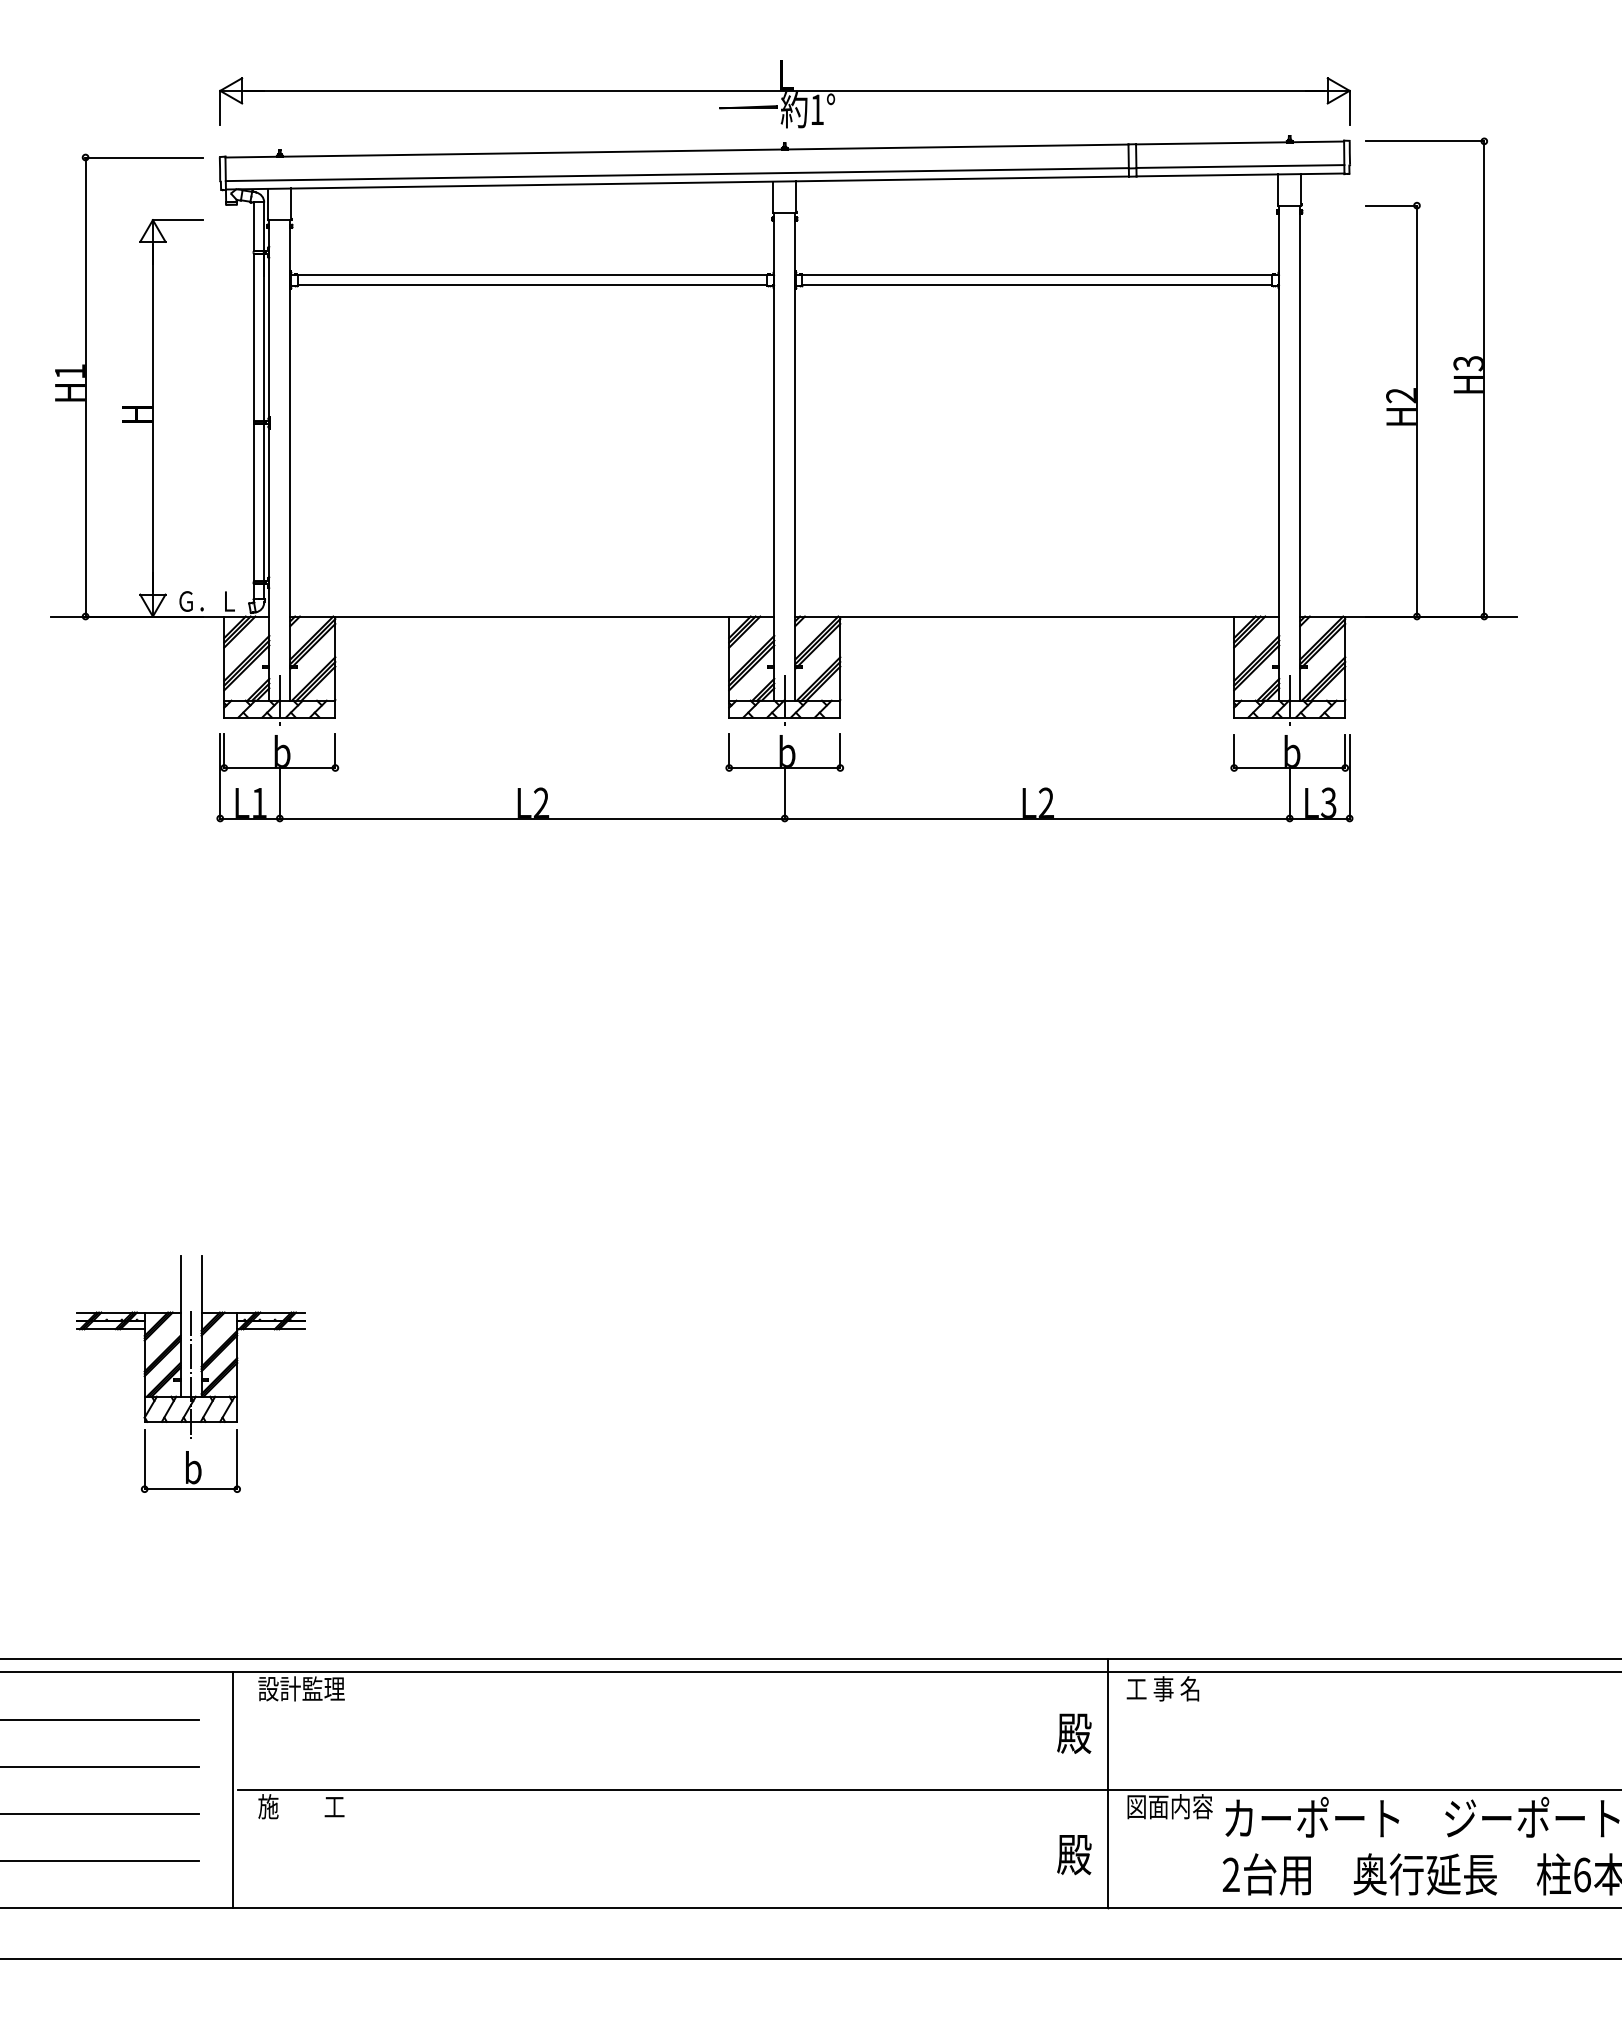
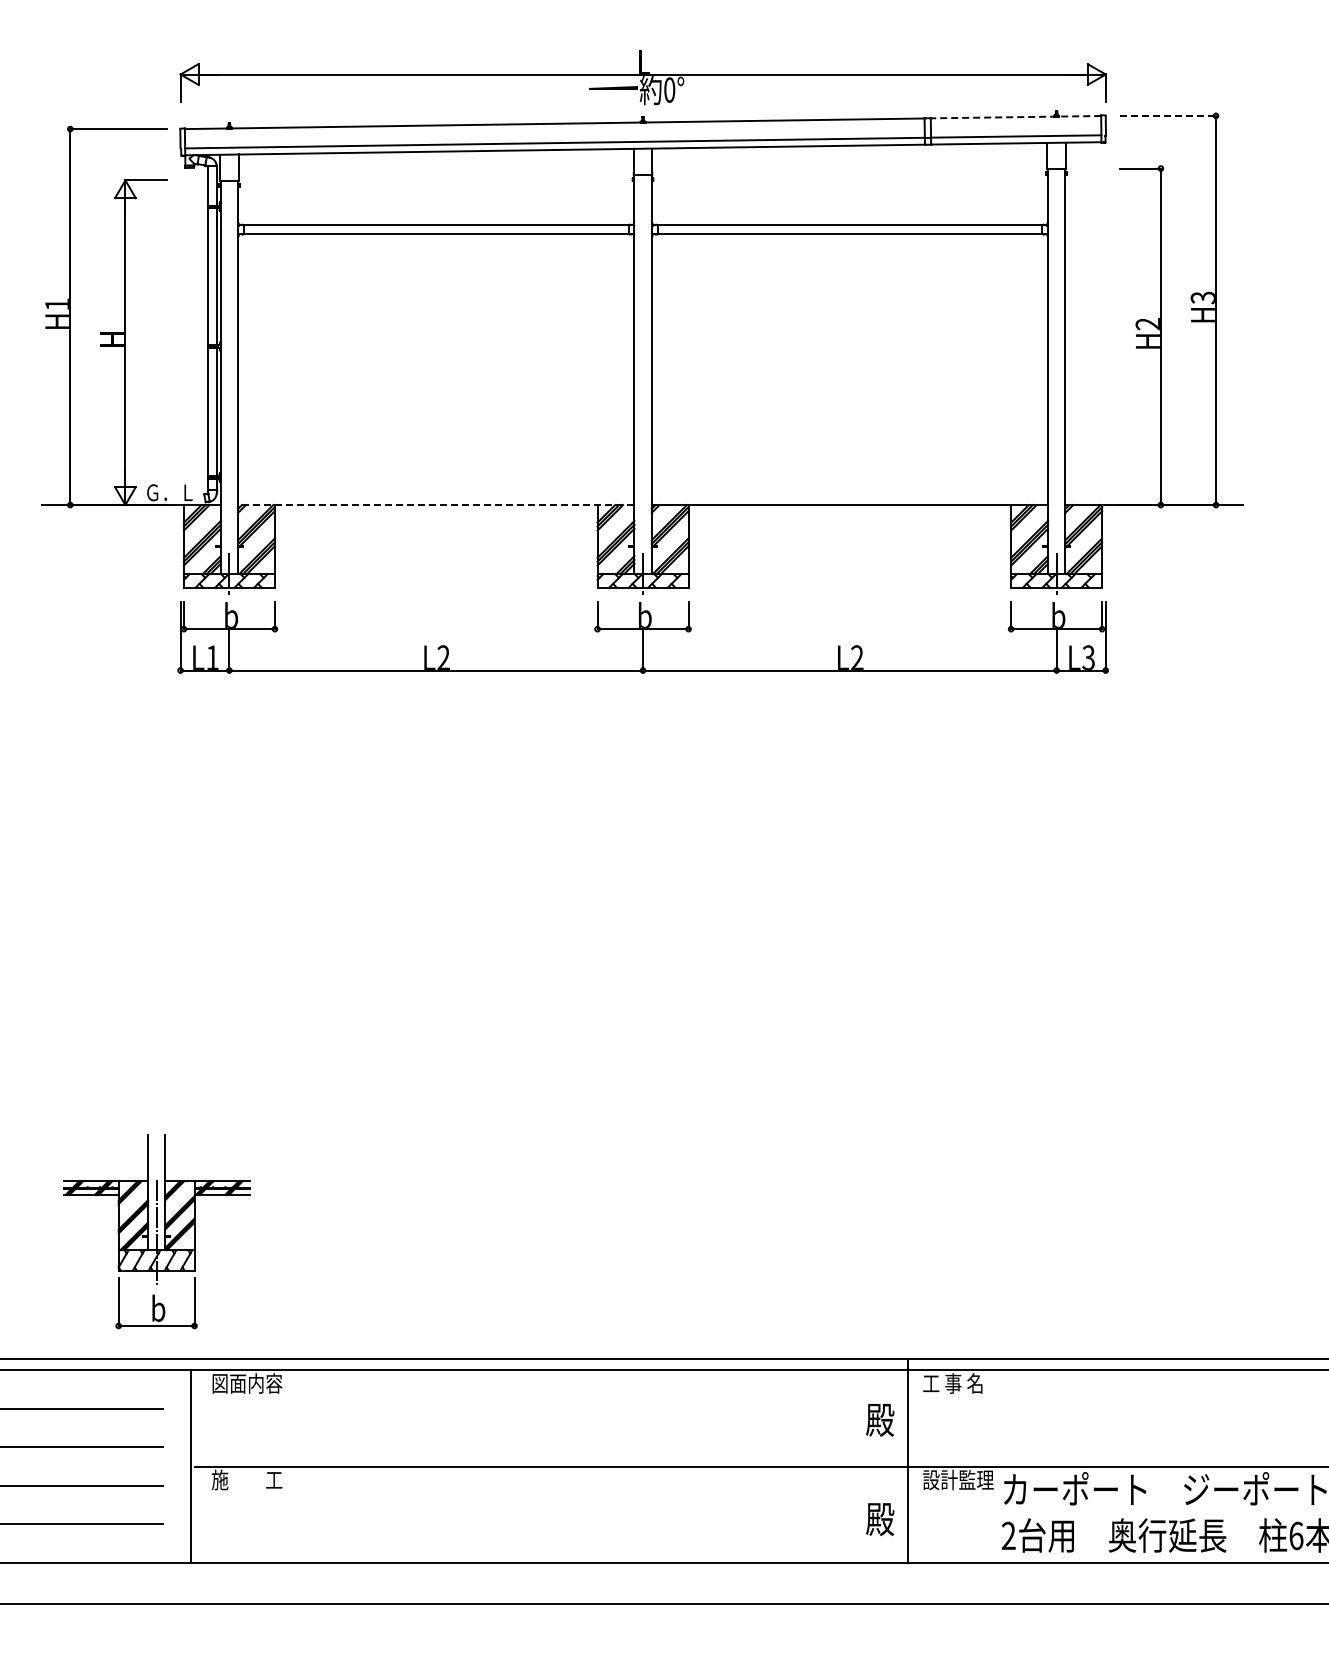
text: (817, 109) -> (669, 89), 1° -> 0°
line: (1426, 140) -> (1168, 115), solid -> dashed
line: (1239, 143) -> (1015, 117), solid -> dashed
line: (531, 617) -> (435, 505), solid -> dashed
part: (190, 1373) -> (156, 1231), moved
text: (300, 1688) -> (246, 1383), 設計監理 -> 図面内容
text: (1169, 1806) -> (958, 1479), 図面内容 -> 設計監理

